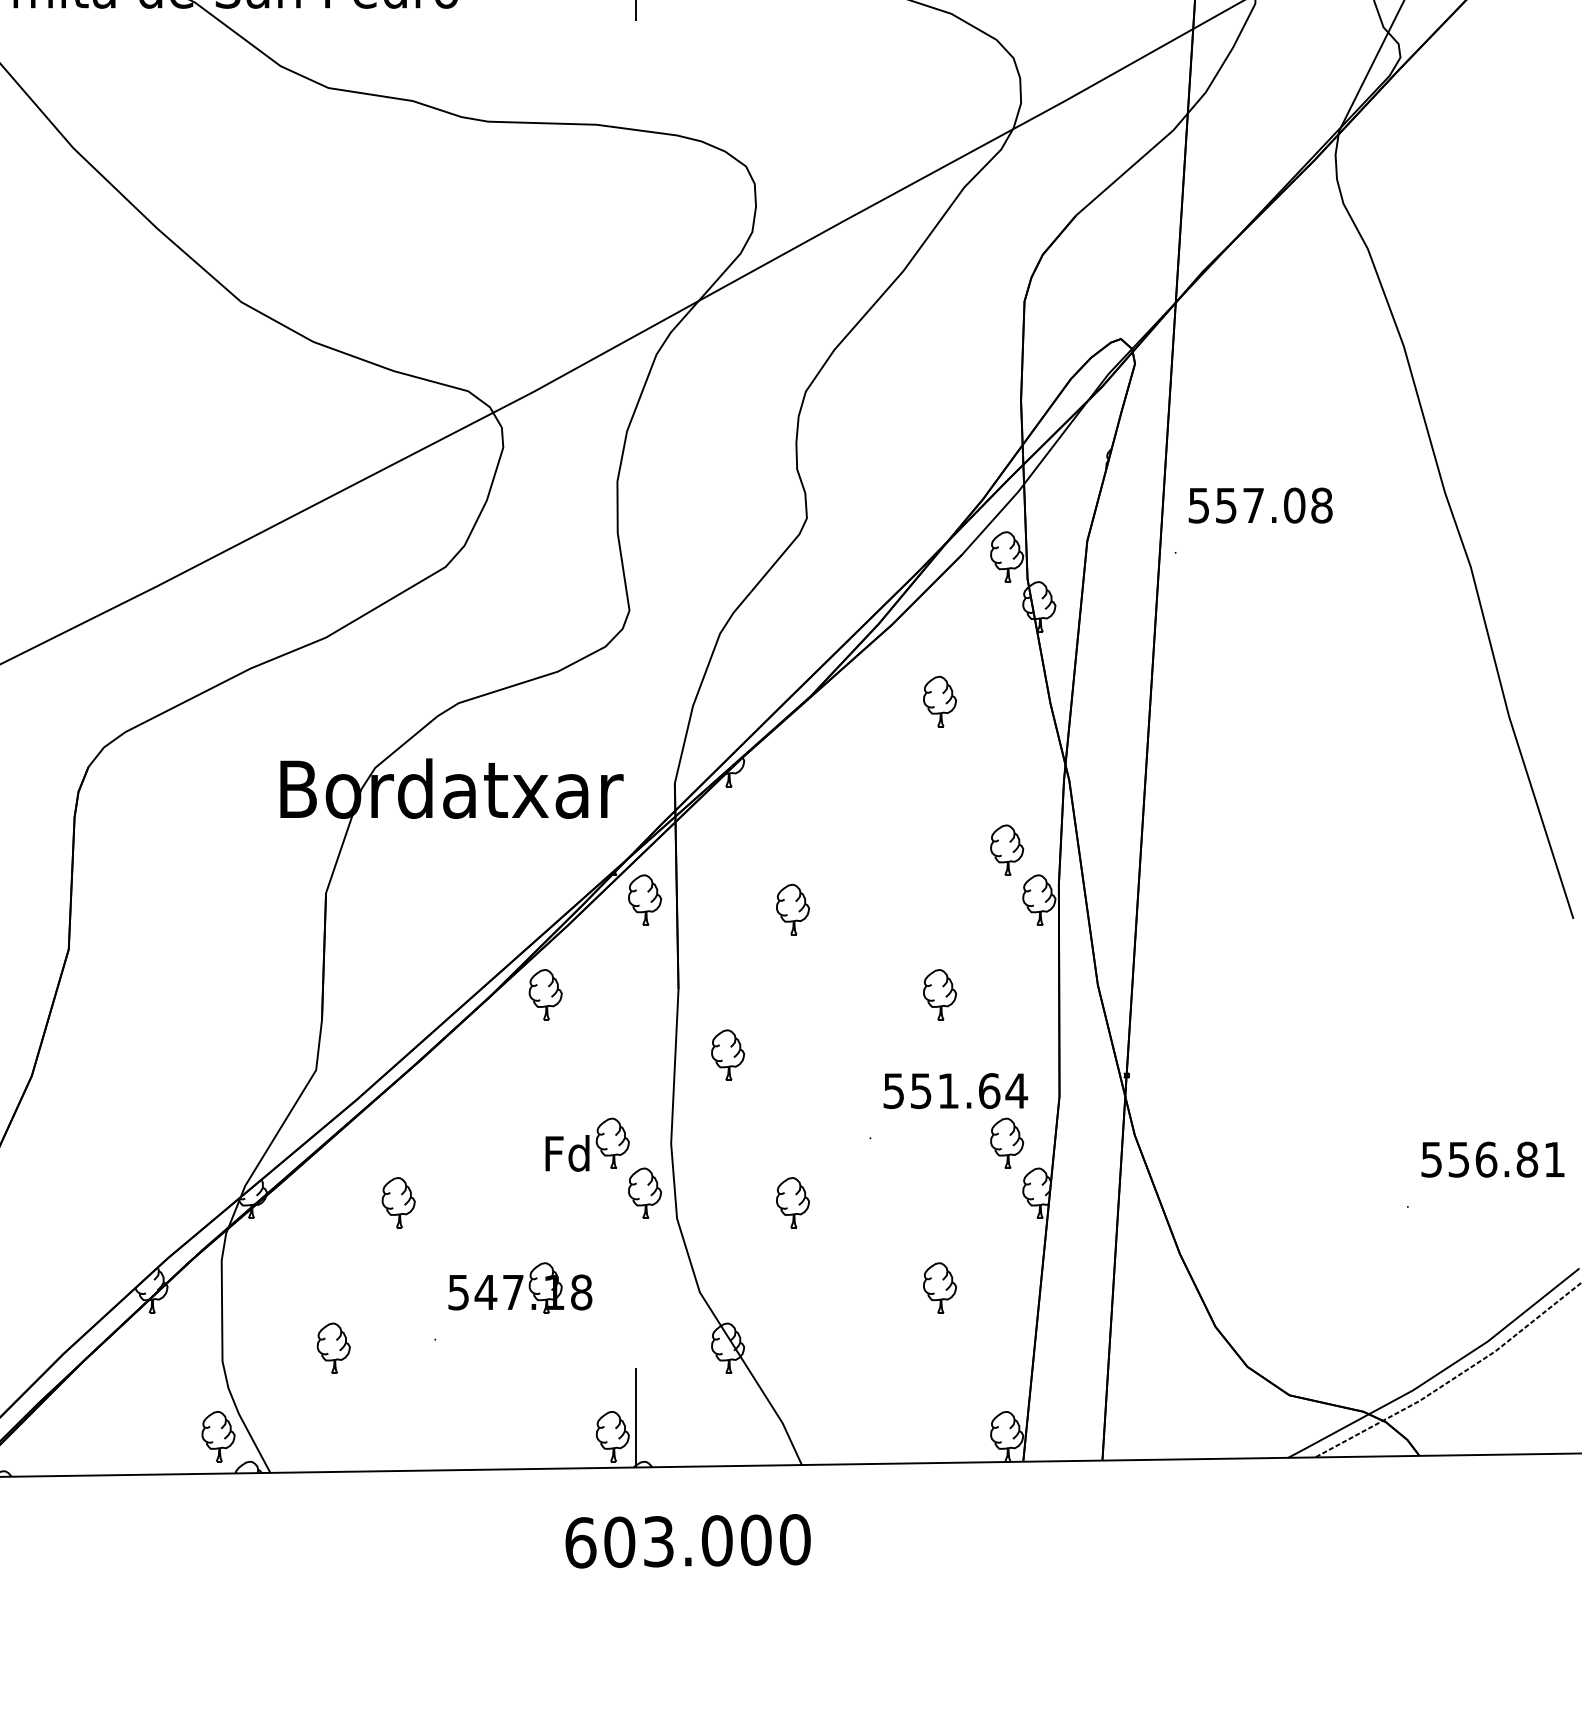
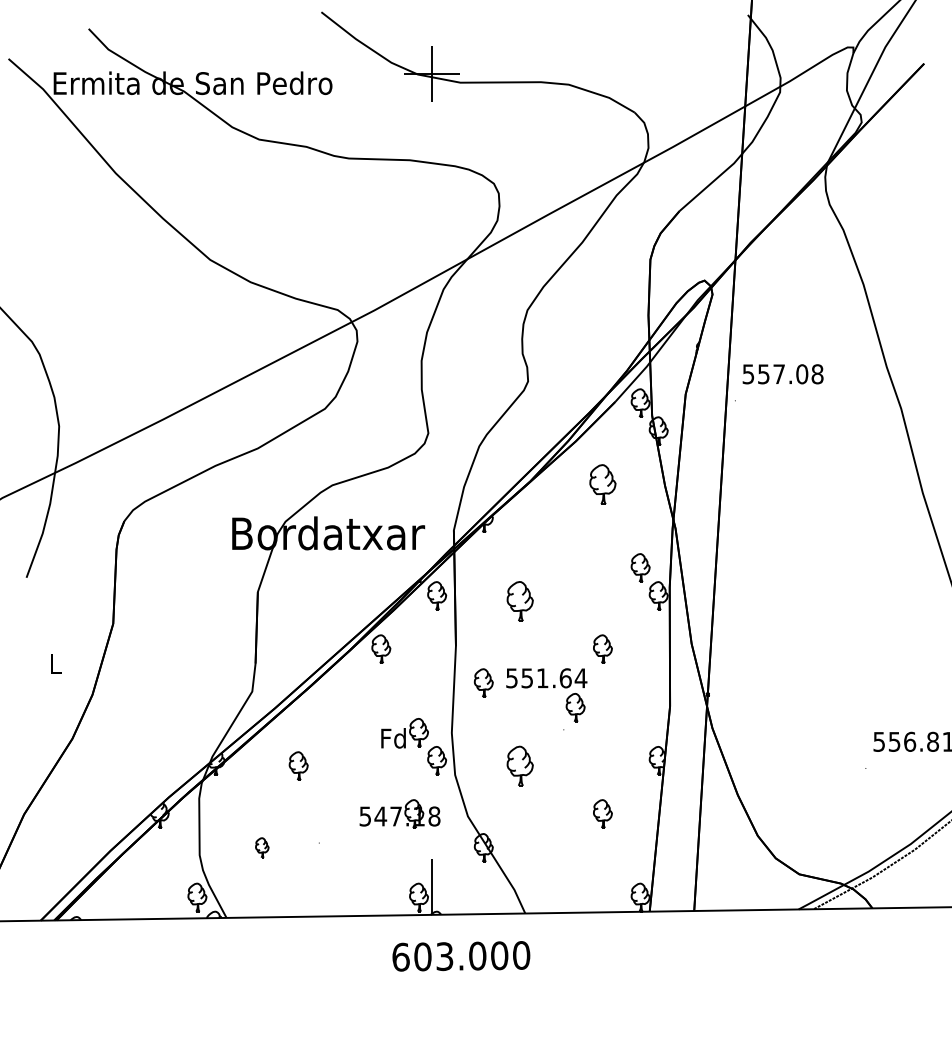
part: (939, 699) -> (602, 483), size x1.4
part: (793, 908) -> (520, 600), size x1.4
part: (955, 1107) -> (546, 687), moved
part: (793, 1201) -> (520, 765), size x1.4
part: (519, 1287) -> (399, 813), moved
part: (334, 1347) -> (262, 847), size x0.7

